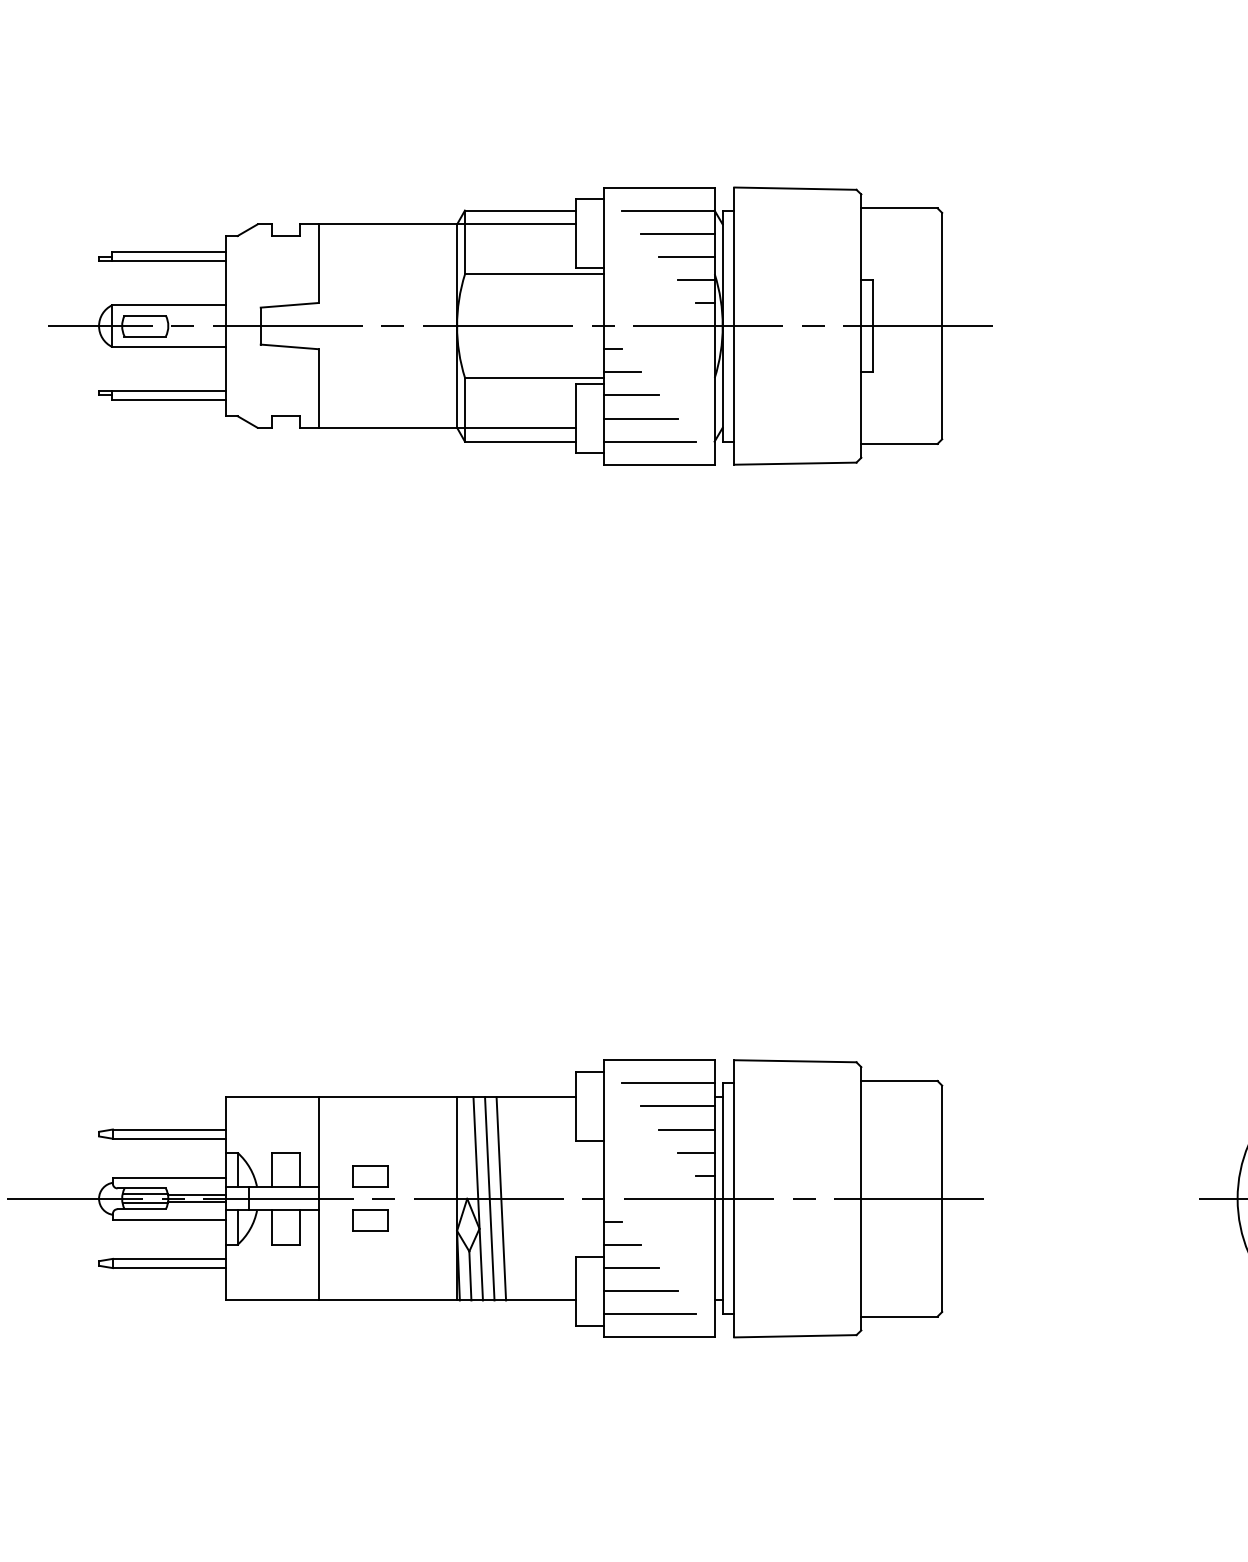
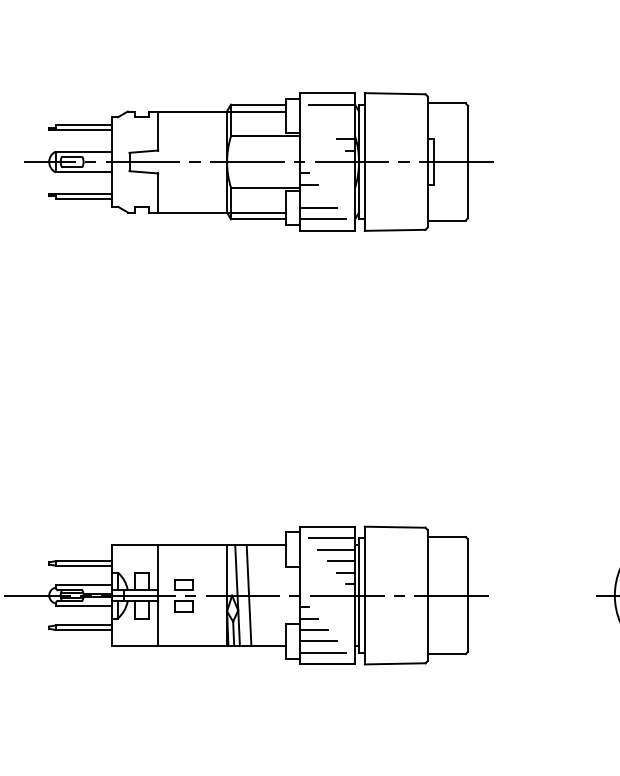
line: (677, 234) -> (336, 116), removed
line: (687, 256) -> (341, 127), removed
line: (631, 395) -> (313, 196), removed
line: (488, 1198) -> (242, 595), removed

